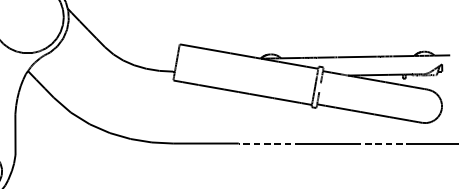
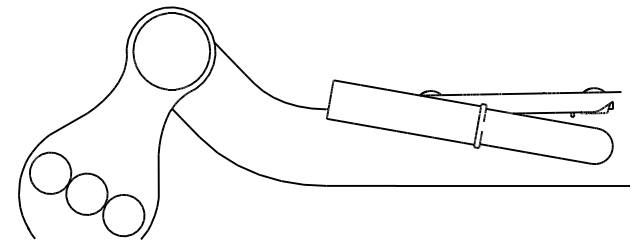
line: (269, 143) -> (429, 185), dashed -> solid
line: (386, 143) -> (553, 185), dashed -> solid

